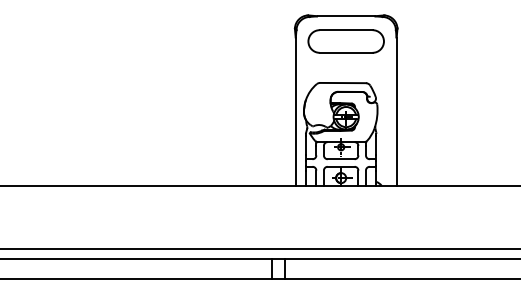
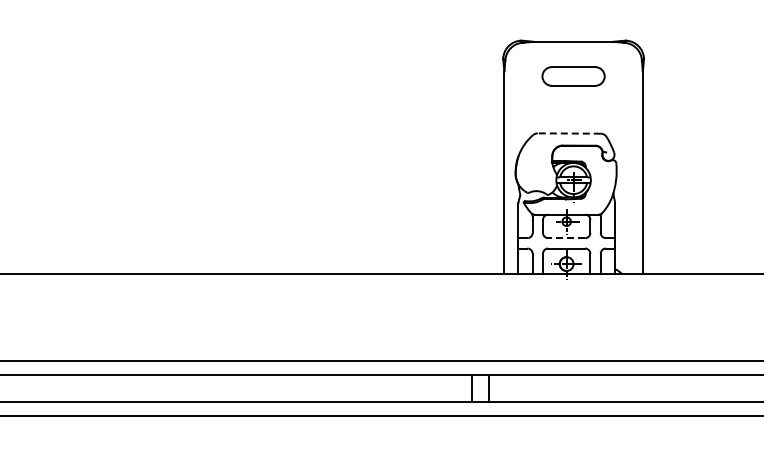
part: (346, 41) -> (573, 76), size x0.6
line: (343, 83) -> (569, 133), solid -> dashed
line: (341, 159) -> (566, 238), solid -> dashed

